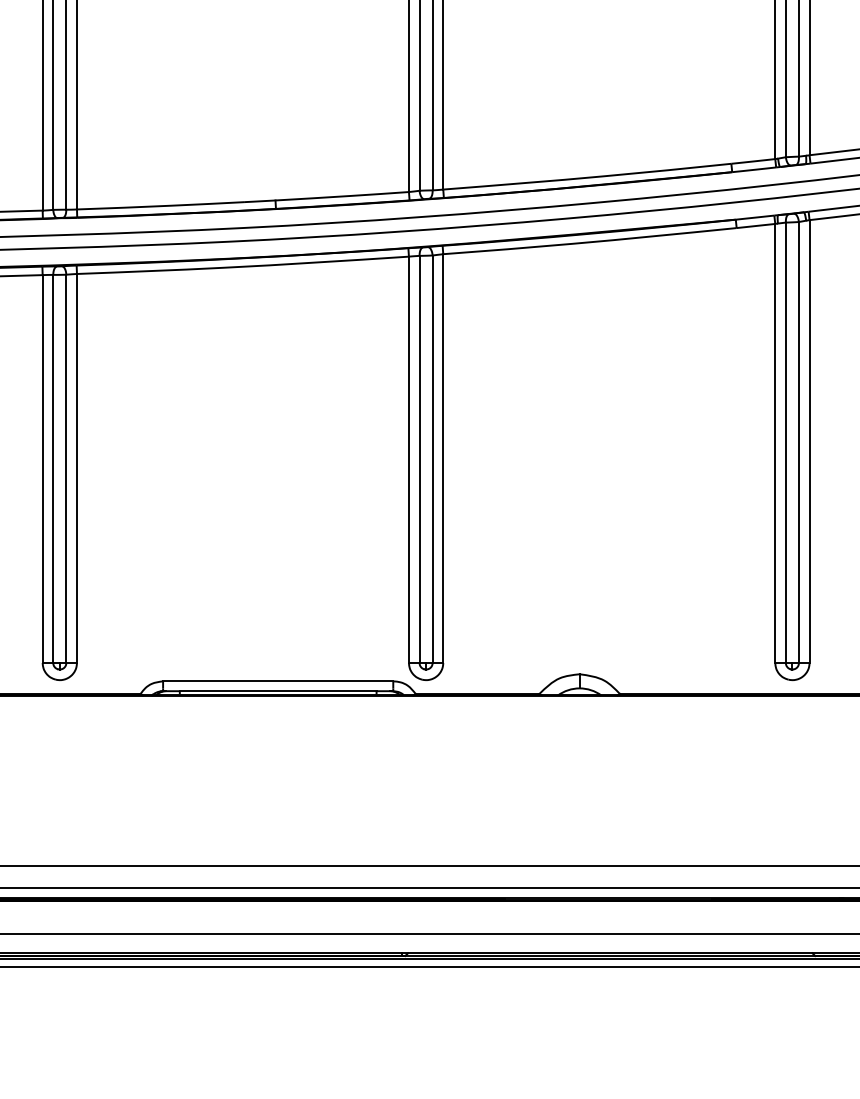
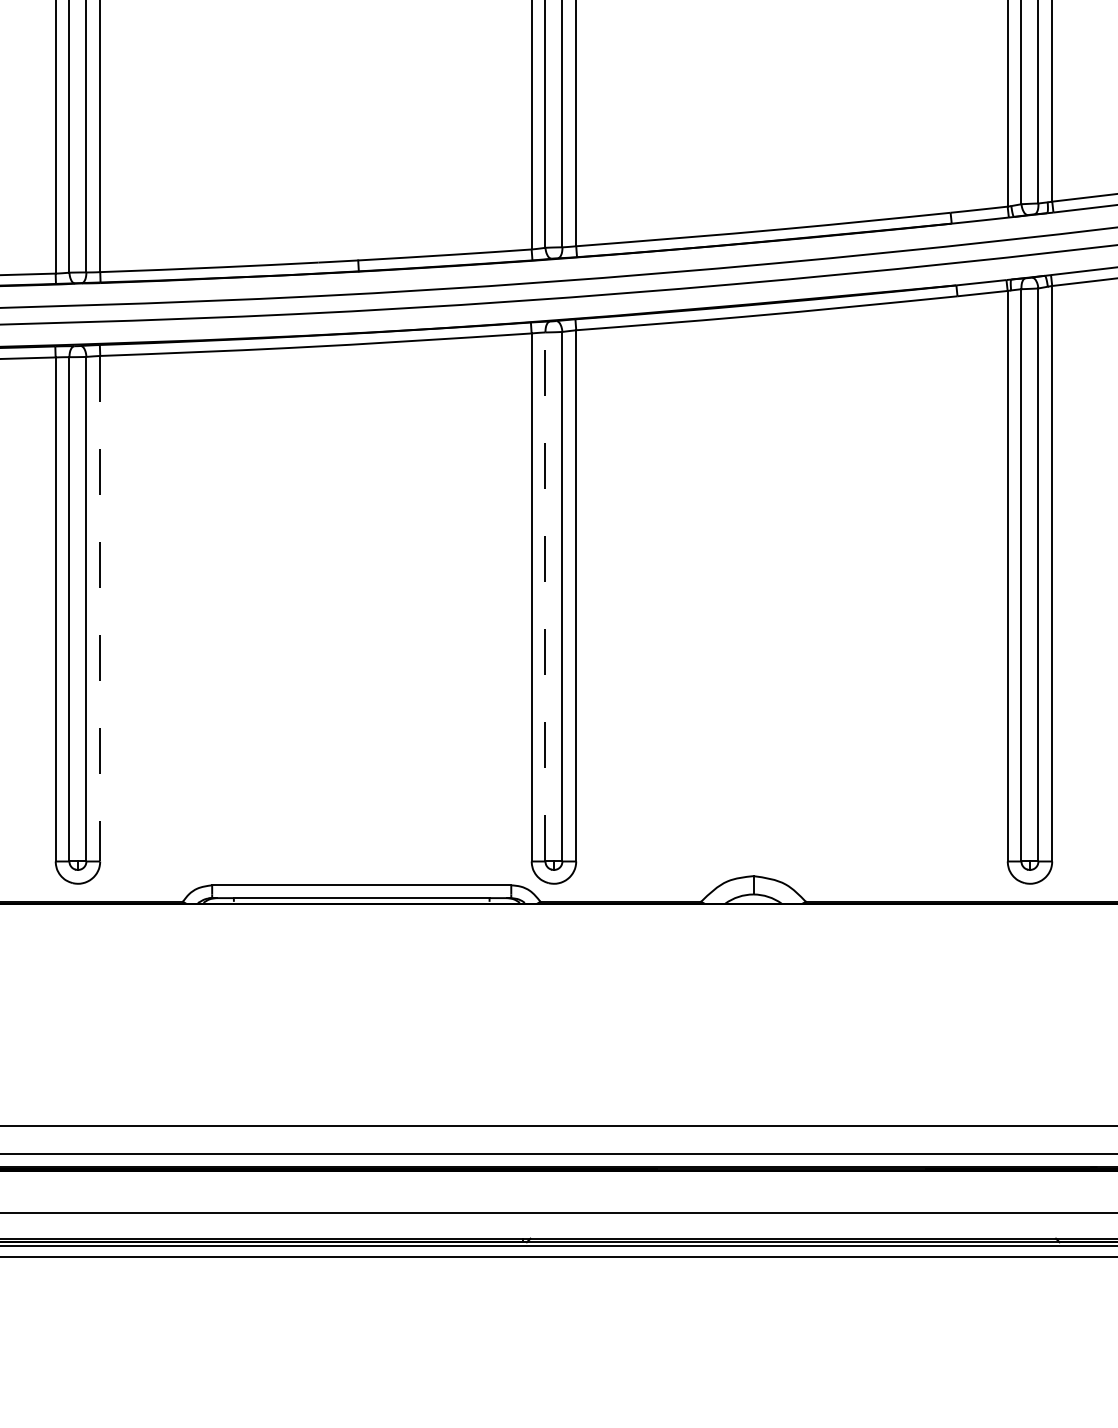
line: (419, 459) -> (545, 597), solid -> dashed
line: (76, 468) -> (99, 608), solid -> dashed

